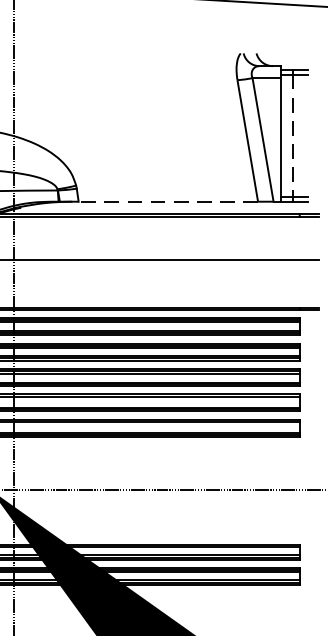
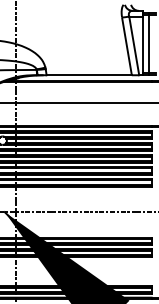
line: (293, 136) -> (148, 44), dashed -> solid
line: (168, 202) -> (89, 75), dashed -> solid

